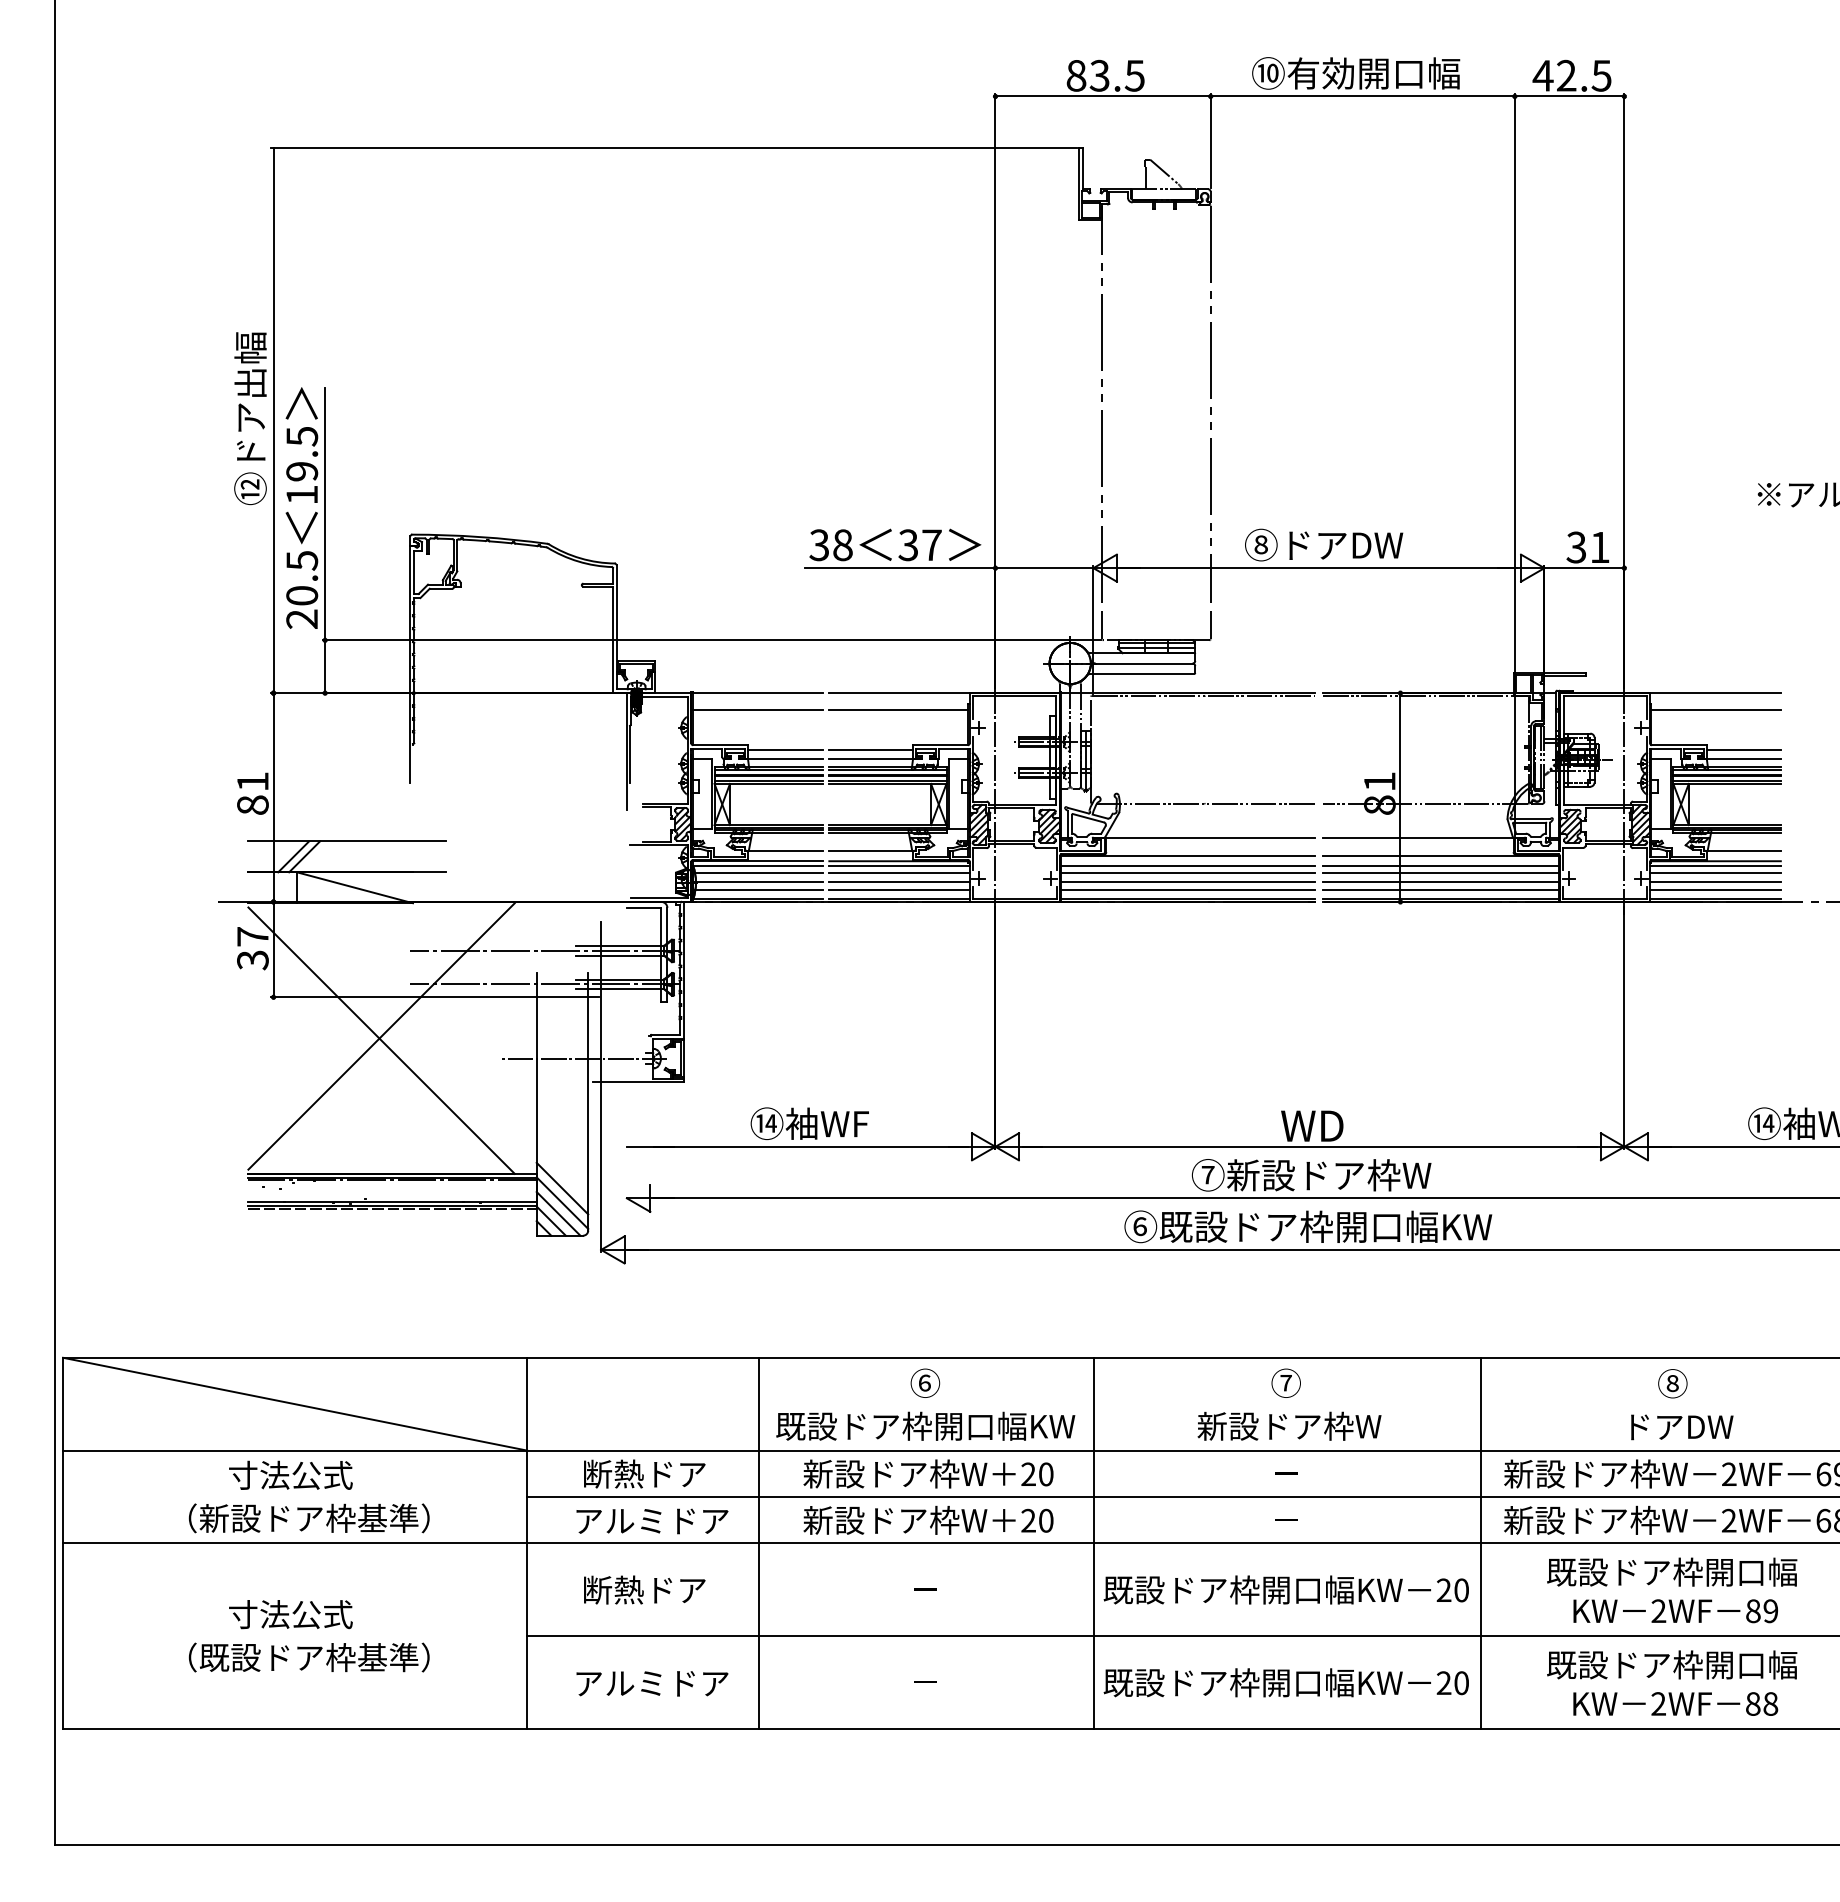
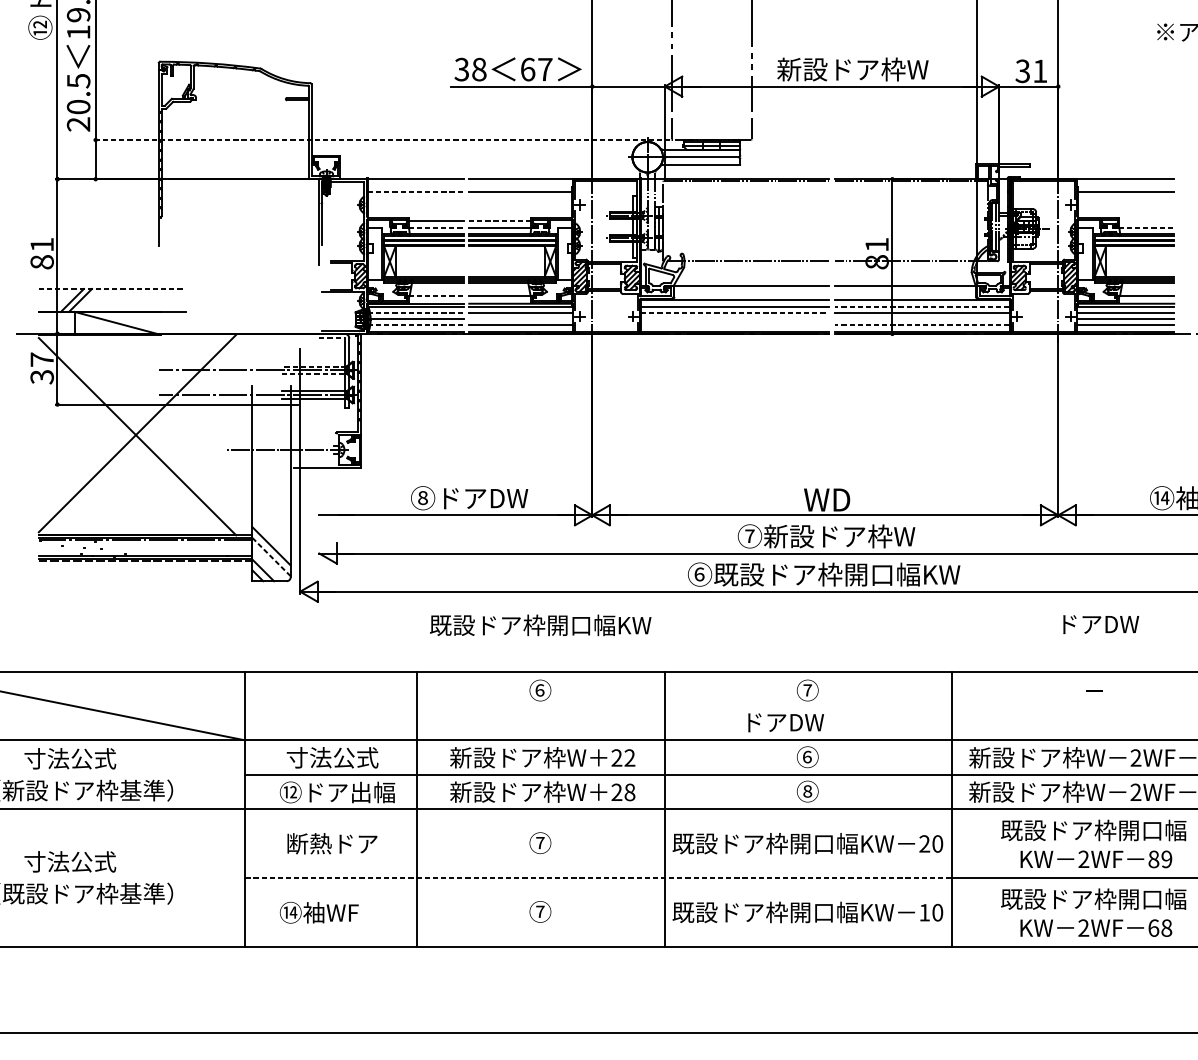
text: (1347, 544) -> (853, 69), ⑧ドアDW -> 新設ドア枠W
text: (908, 545) -> (527, 69), 37 -> 67
line: (711, 640) -> (381, 140), solid -> dashed
line: (758, 709) -> (416, 191), solid -> dashed
line: (871, 749) -> (500, 220), solid -> dashed
line: (1743, 749) -> (1146, 220), removed
line: (785, 759) -> (436, 228), solid -> dashed
line: (1743, 759) -> (1146, 228), solid -> dashed
line: (347, 841) -> (112, 289), solid -> dashed
line: (785, 850) -> (436, 295), solid -> dashed
line: (1440, 865) -> (922, 306), solid -> dashed
line: (758, 873) -> (416, 312), solid -> dashed
line: (1188, 873) -> (735, 312), solid -> dashed
line: (899, 882) -> (521, 319), removed
line: (1188, 882) -> (735, 319), removed
line: (1440, 882) -> (922, 319), removed
line: (758, 890) -> (416, 325), solid -> dashed
line: (1188, 890) -> (735, 325), removed
line: (1440, 890) -> (922, 325), solid -> dashed
line: (644, 907) -> (332, 338), solid -> dashed
line: (620, 946) -> (314, 366), solid -> dashed
line: (620, 955) -> (314, 373), solid -> dashed
text: (832, 1123) -> (471, 498), ⑭袖WF -> ⑧ドアDW
line: (562, 1202) -> (271, 556), solid -> dashed
line: (558, 1213) -> (268, 564), removed
text: (1672, 1383) -> (1093, 690), ⑧ -> －
text: (925, 1425) -> (540, 624), moved
text: (1289, 1425) -> (810, 721), 新設ドア枠W -> ドアDW
text: (1682, 1427) -> (1101, 624), moved
text: (1285, 1472) -> (807, 756), － -> ⑥
text: (644, 1473) -> (332, 757), 断熱ドア -> 寸法公式
text: (1046, 1474) -> (630, 758), 20 -> 22
text: (1285, 1519) -> (807, 791), － -> ⑧
text: (651, 1520) -> (337, 792), アルミドア -> ⑫ドア出幅
text: (1046, 1520) -> (630, 792), 20 -> 28
text: (925, 1588) -> (540, 842), － -> ⑦
line: (1003, 1636) -> (598, 878), solid -> dashed
text: (925, 1681) -> (540, 911), － -> ⑦
text: (650, 1682) -> (336, 912), アルミドア -> ⑭袖WF
text: (1443, 1682) -> (924, 912), 20 -> 10
text: (1753, 1703) -> (1153, 927), 88 -> 68

